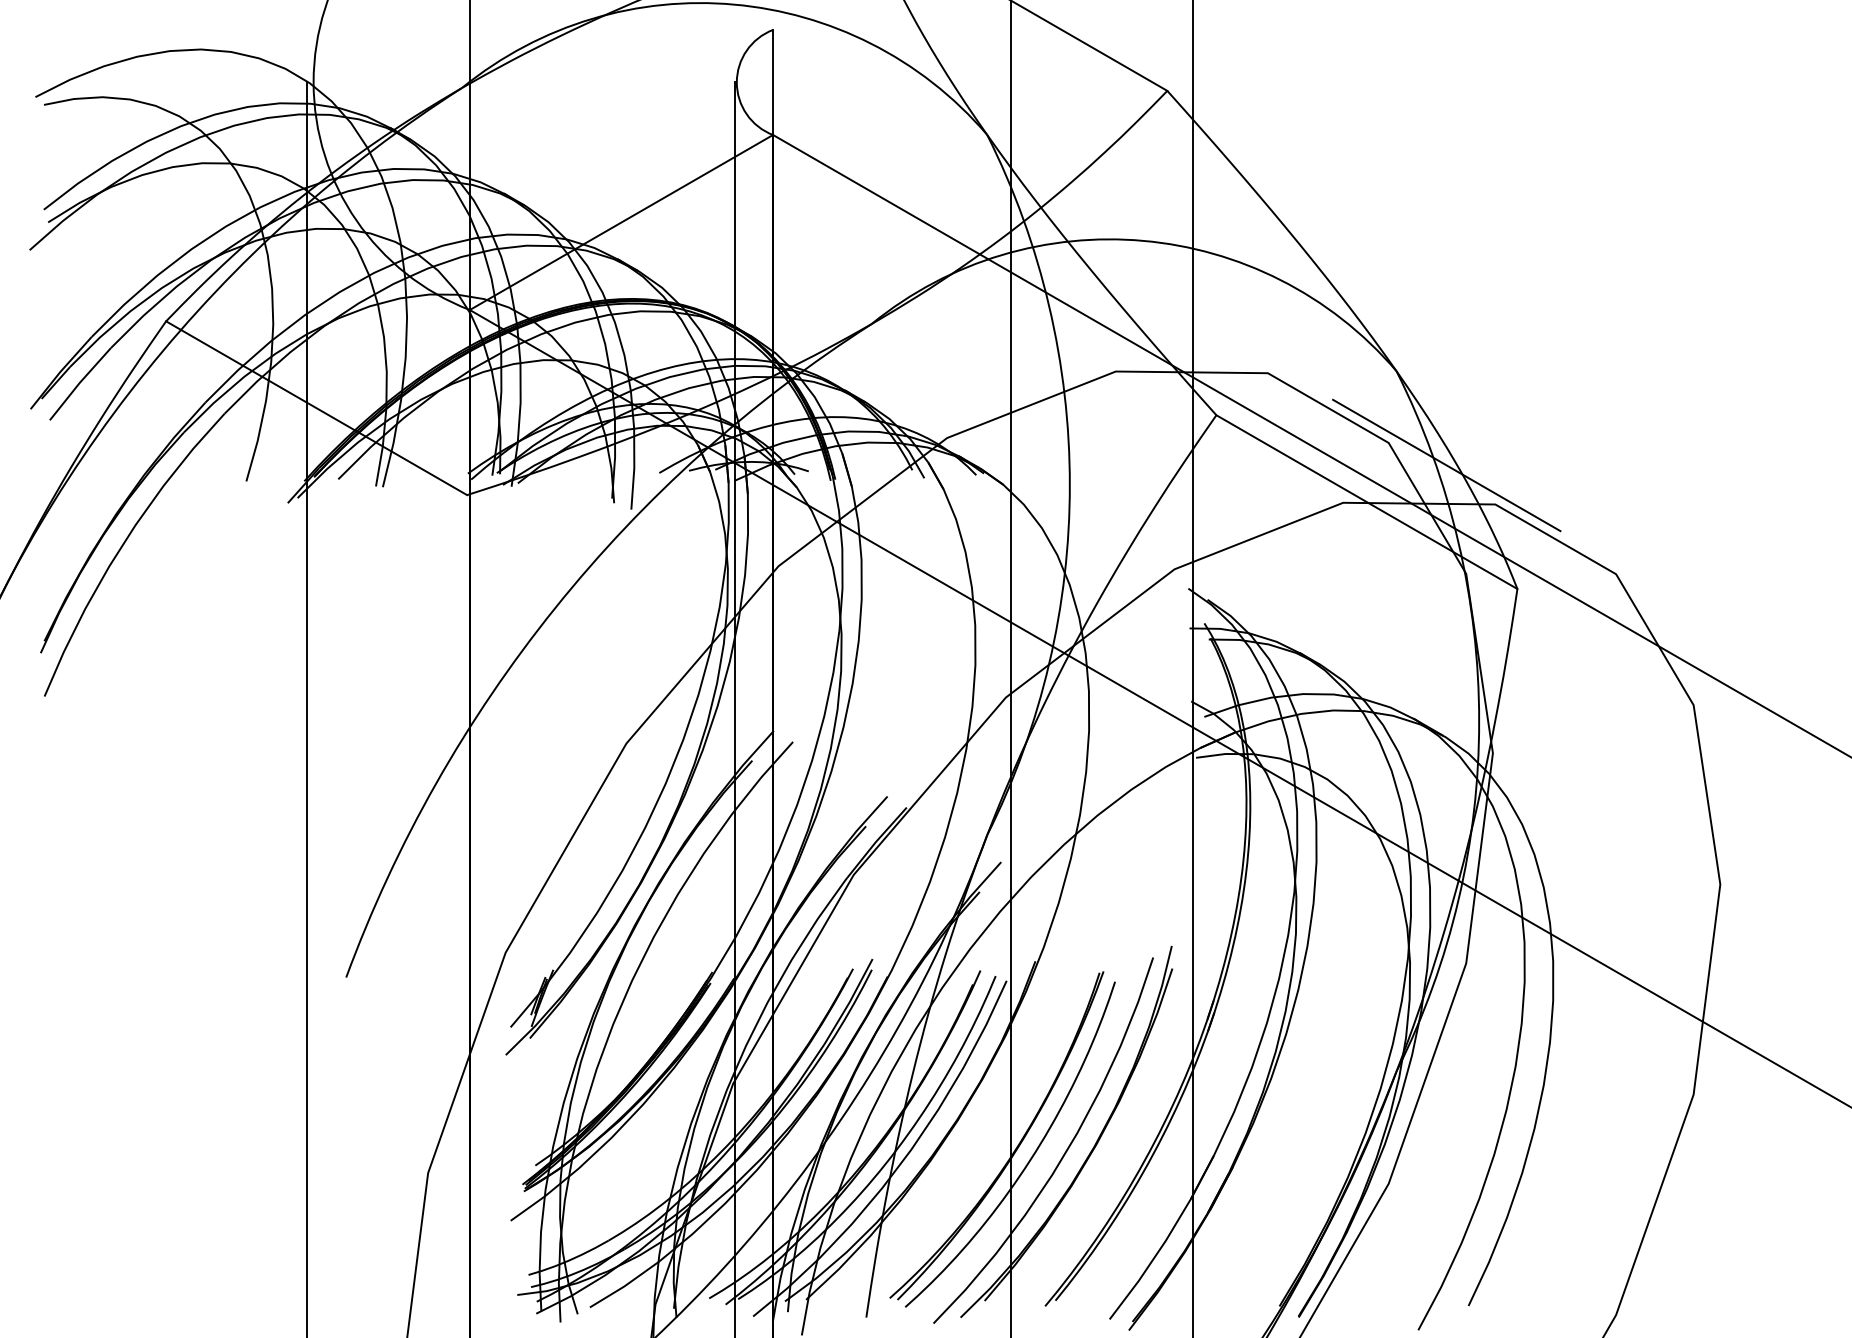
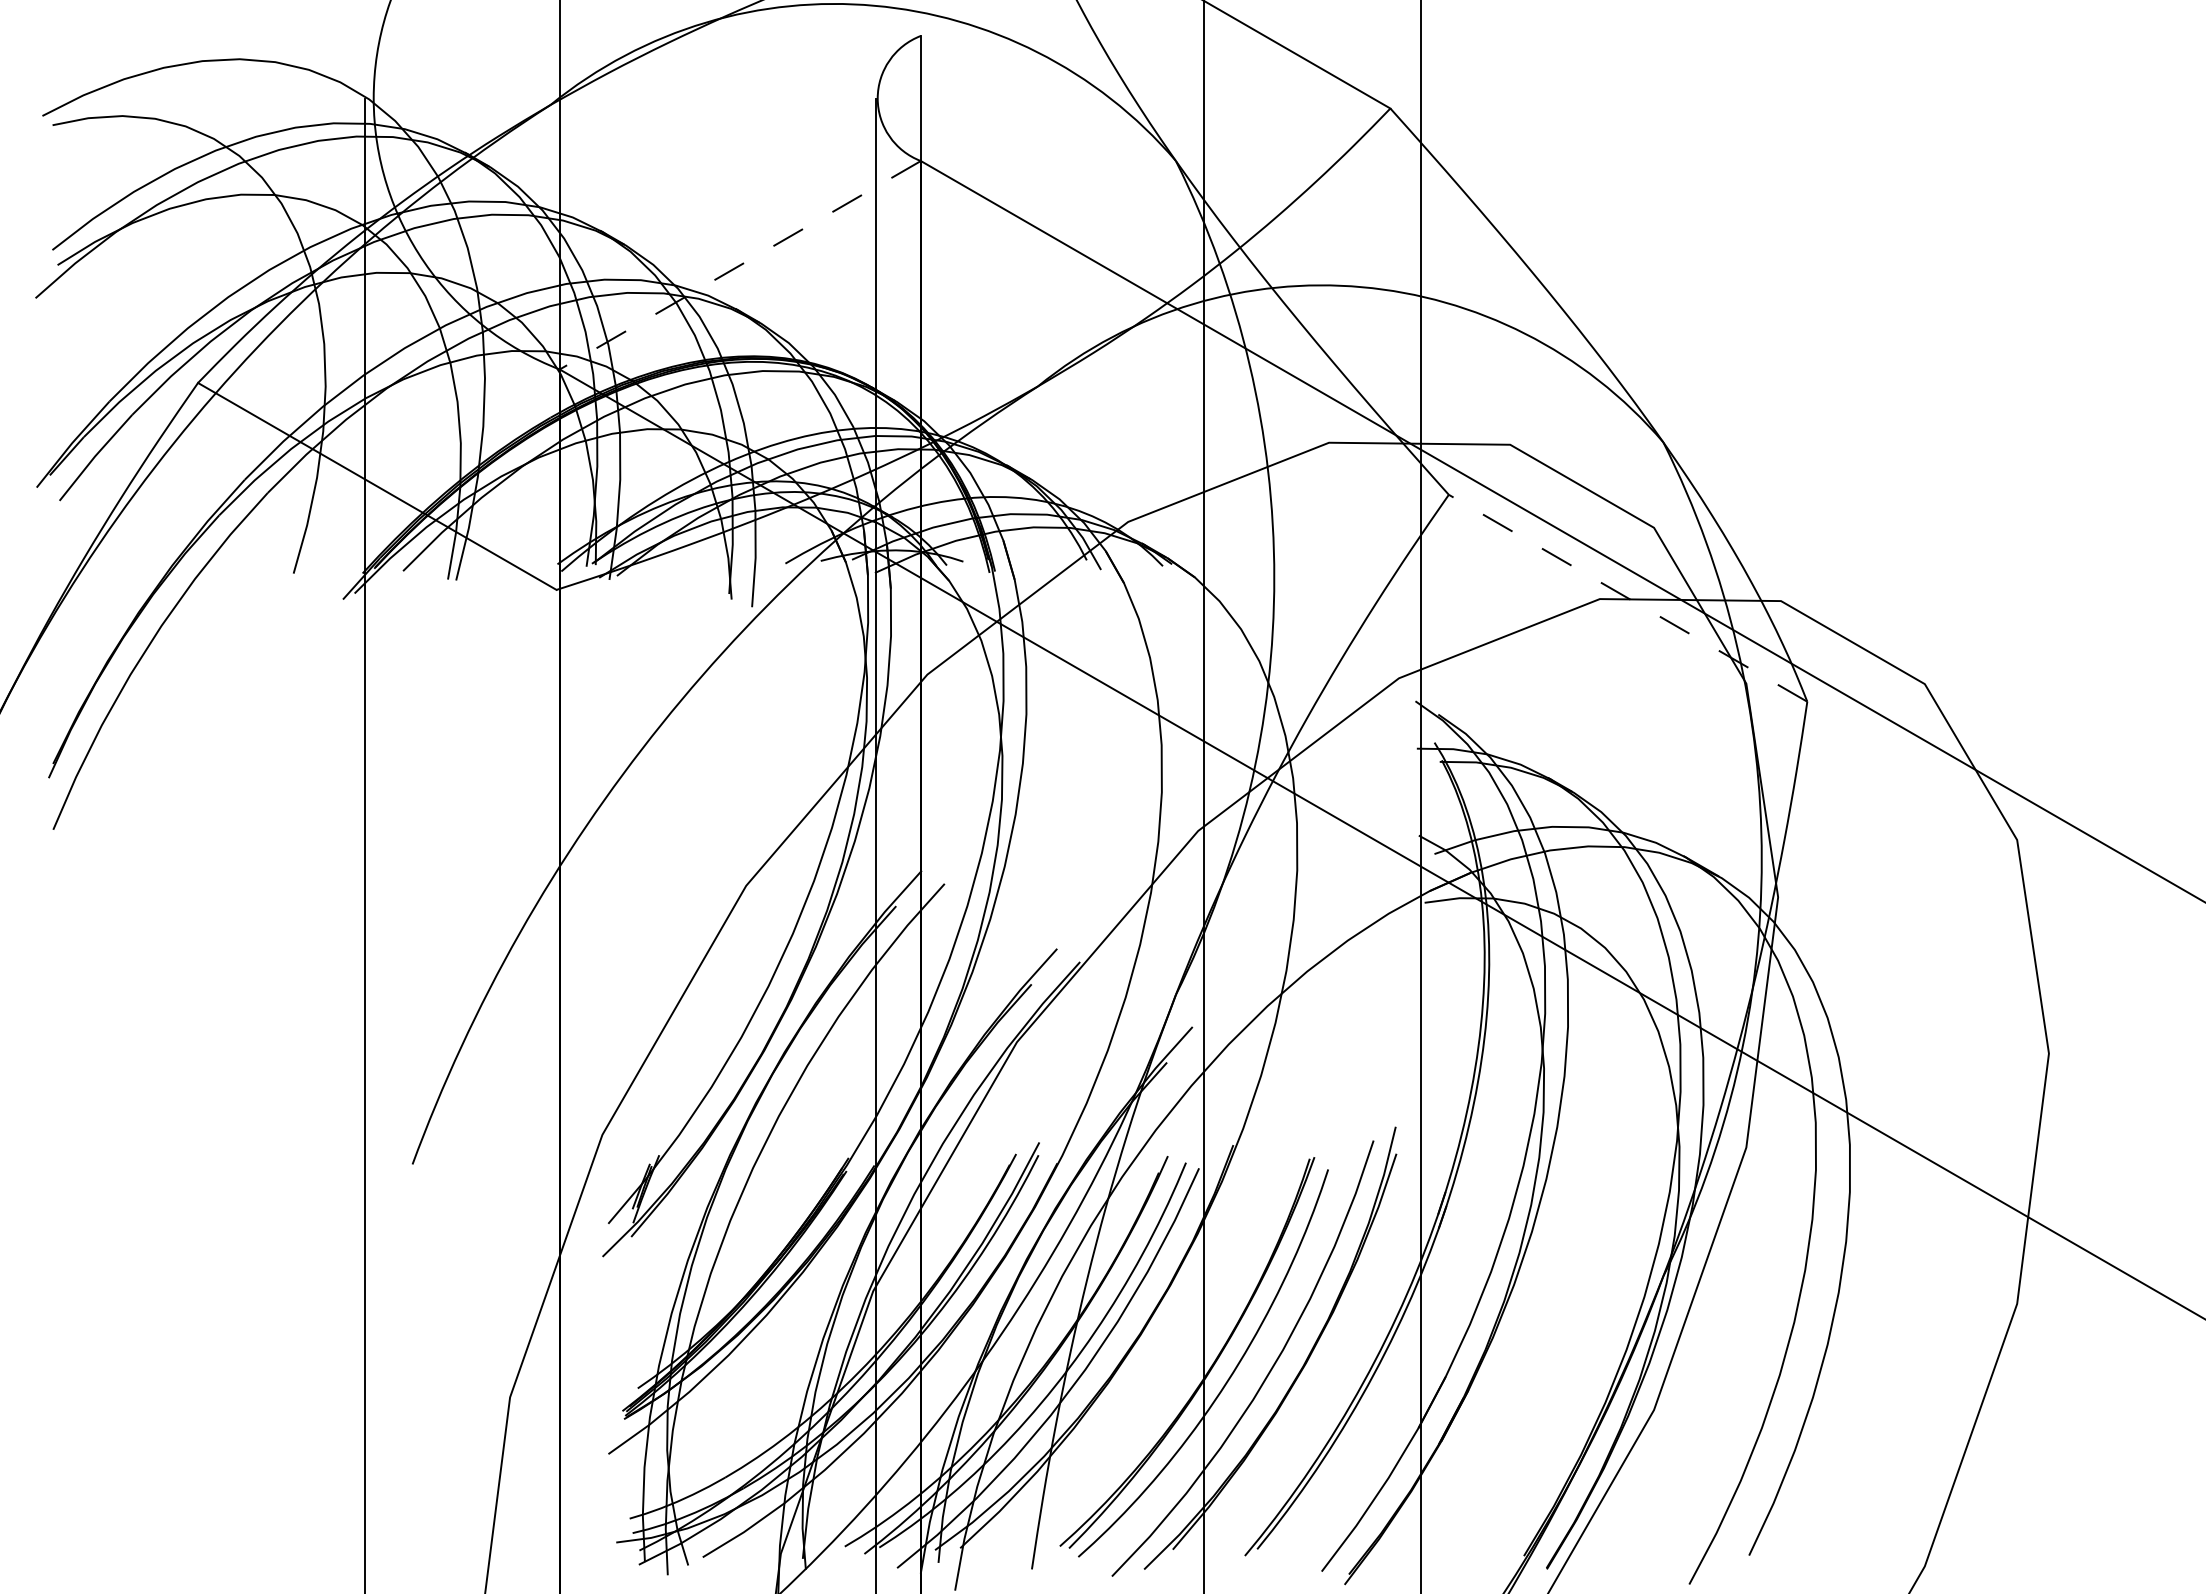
line: (620, 222) -> (739, 265), solid -> dashed
line: (1446, 465) -> (1722, 554), removed
line: (1367, 502) -> (1628, 598), solid -> dashed

